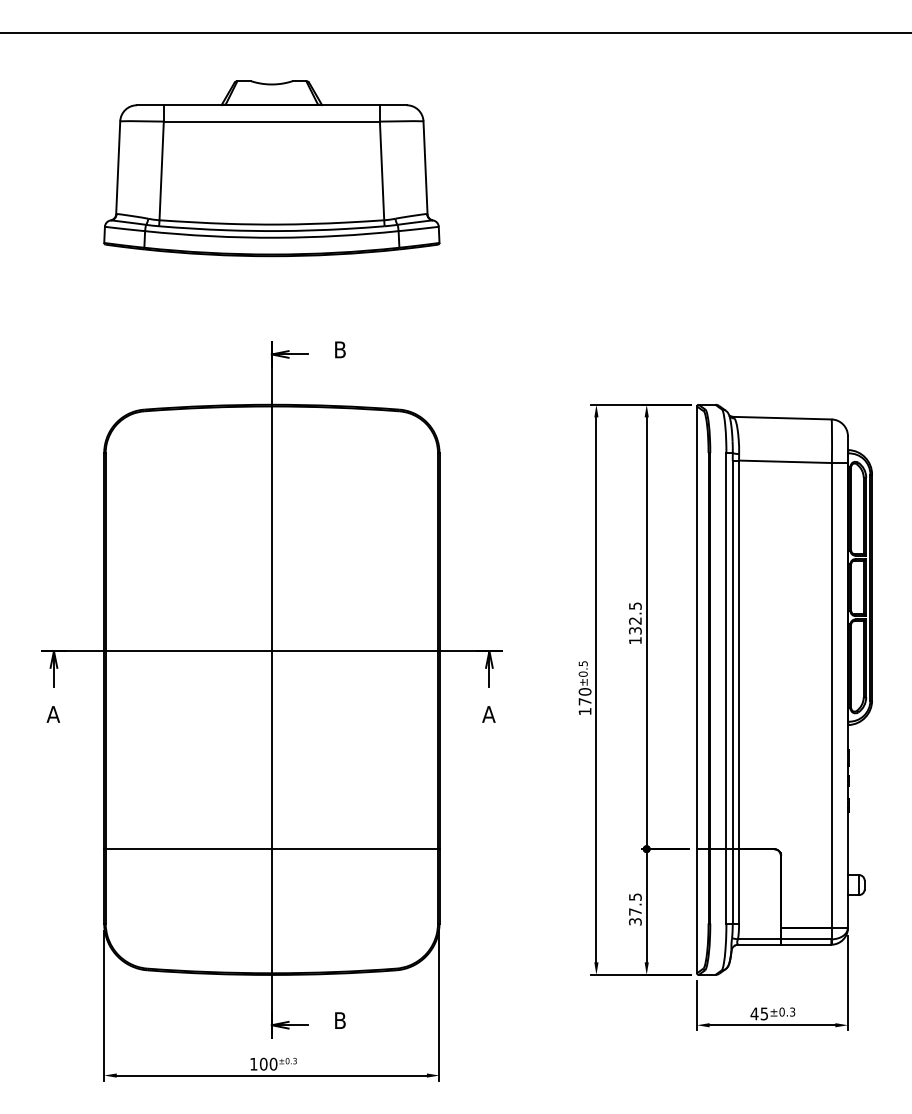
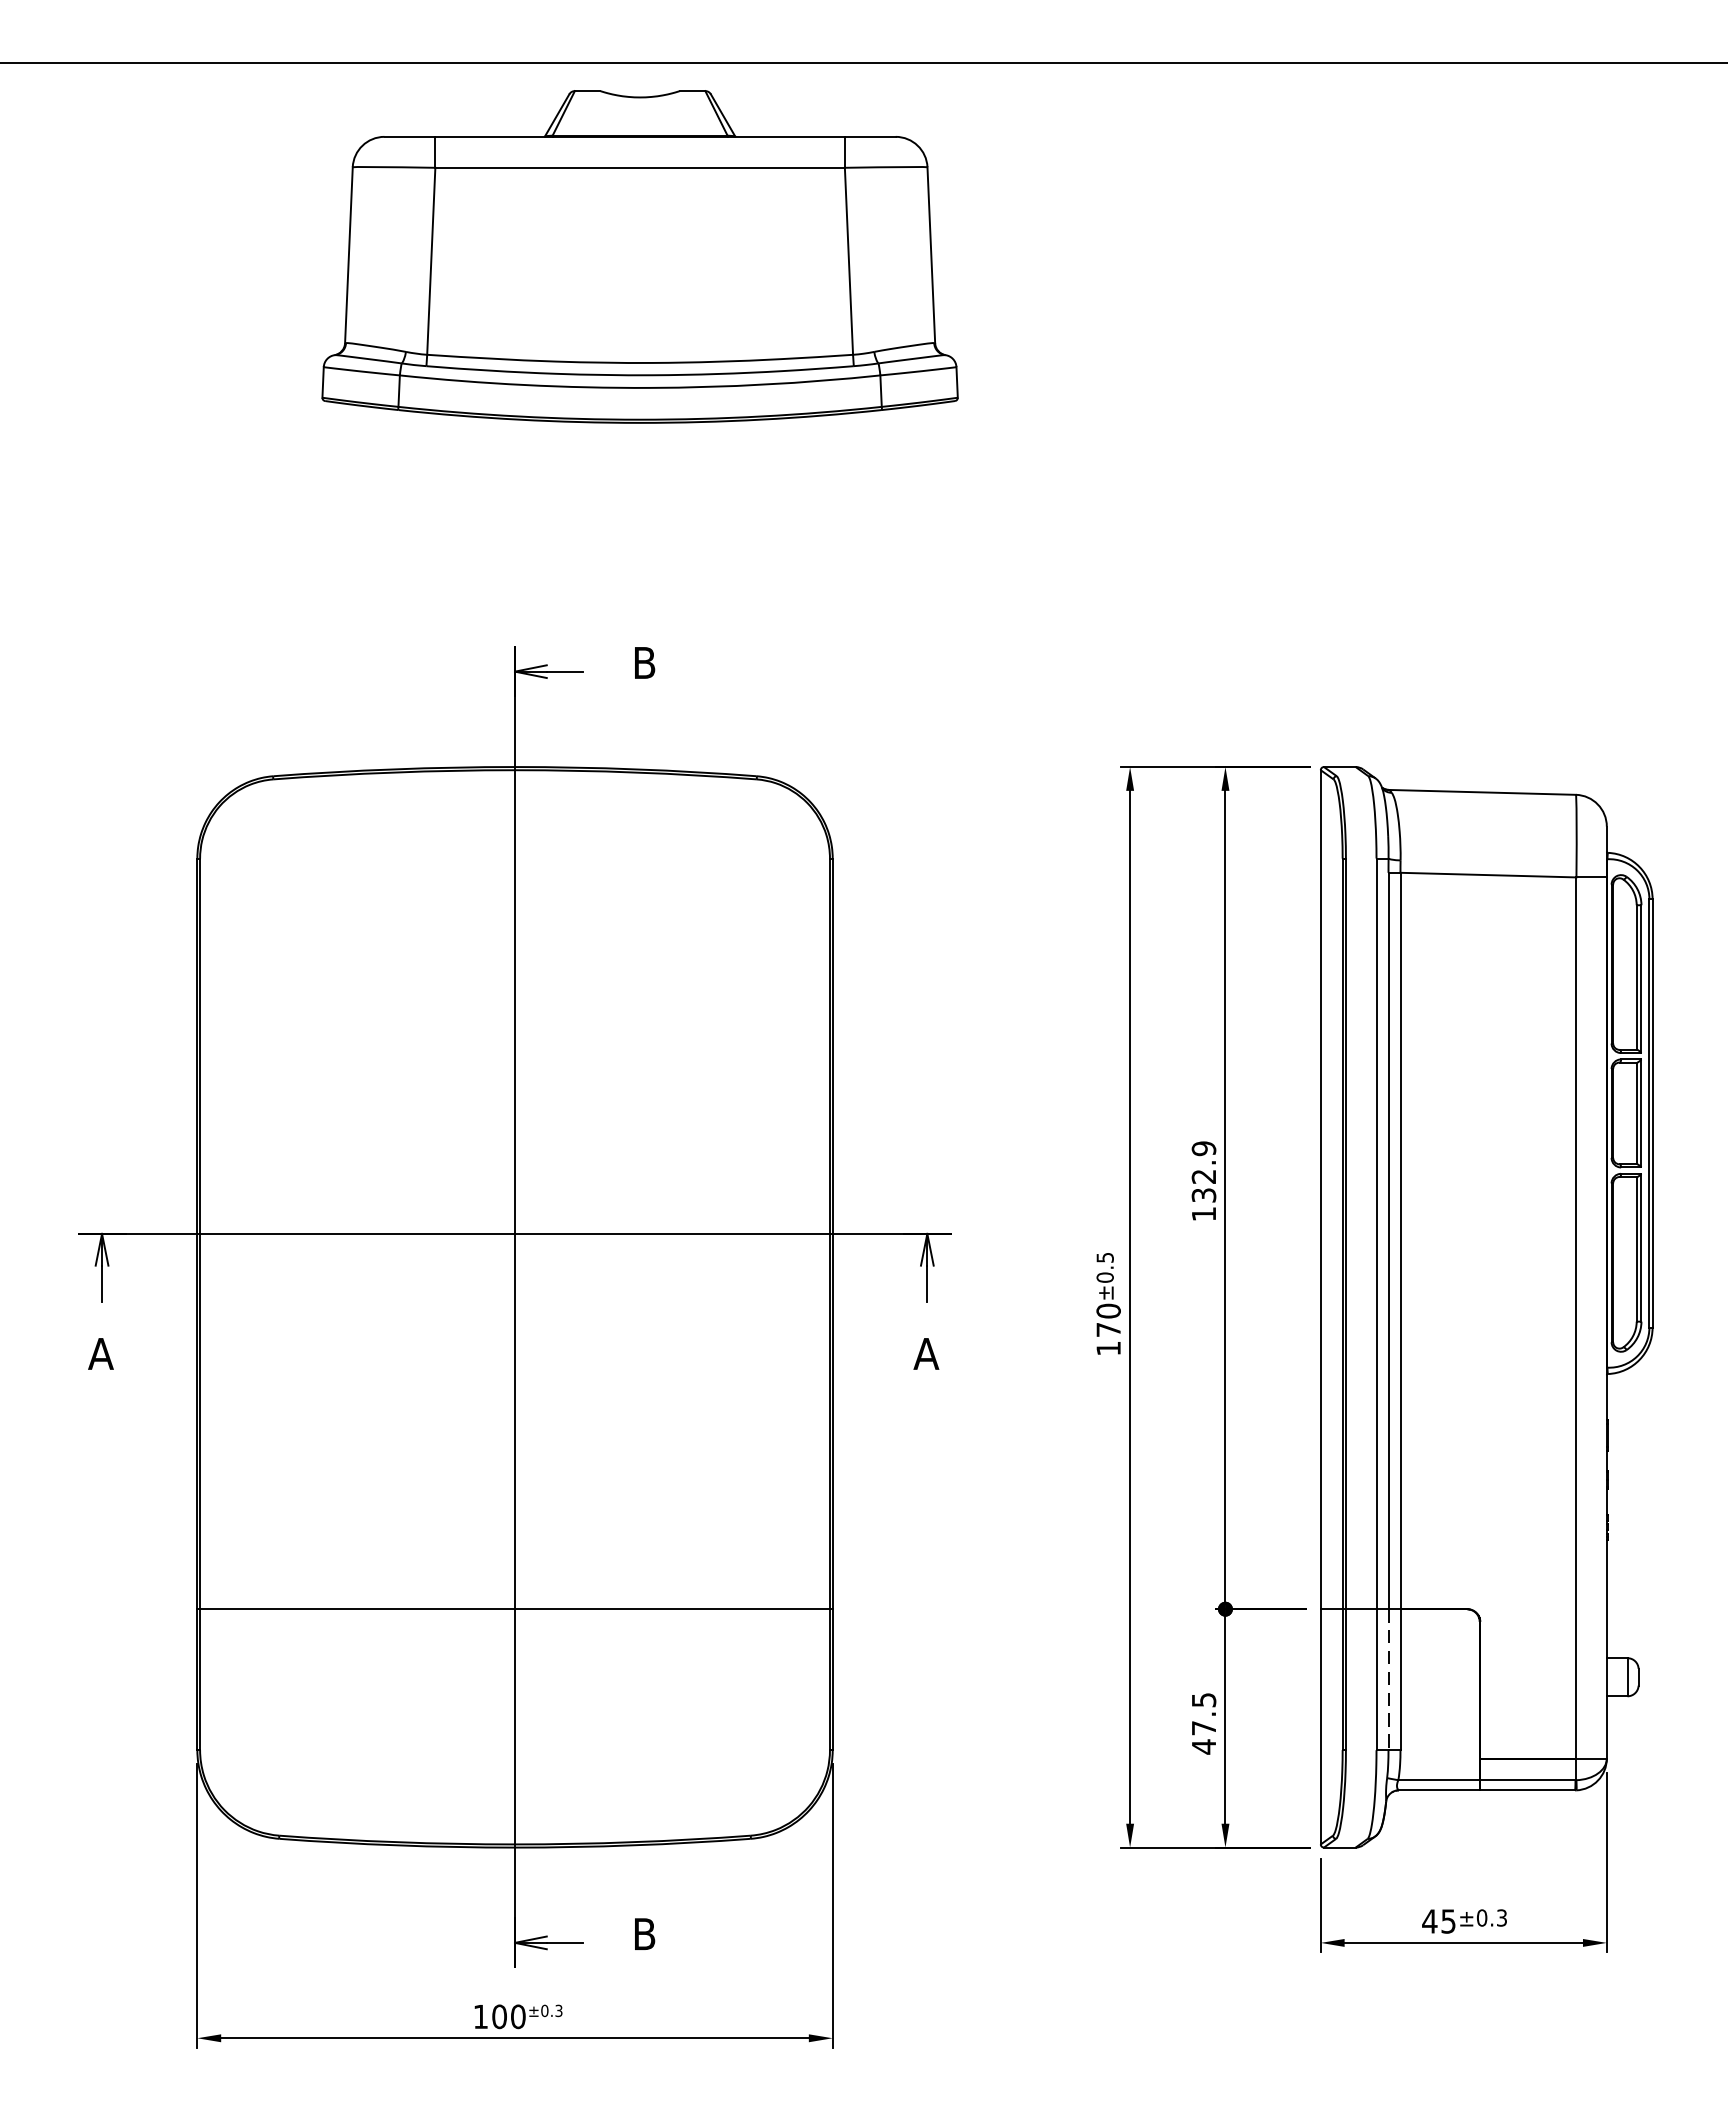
part: (271, 168) -> (639, 256), moved
text: (635, 606) -> (1204, 1149), 132.5 -> 132.9
line: (732, 886) -> (1388, 1679), solid -> dashed
text: (635, 921) -> (1204, 1746), 37.5 -> 47.5

